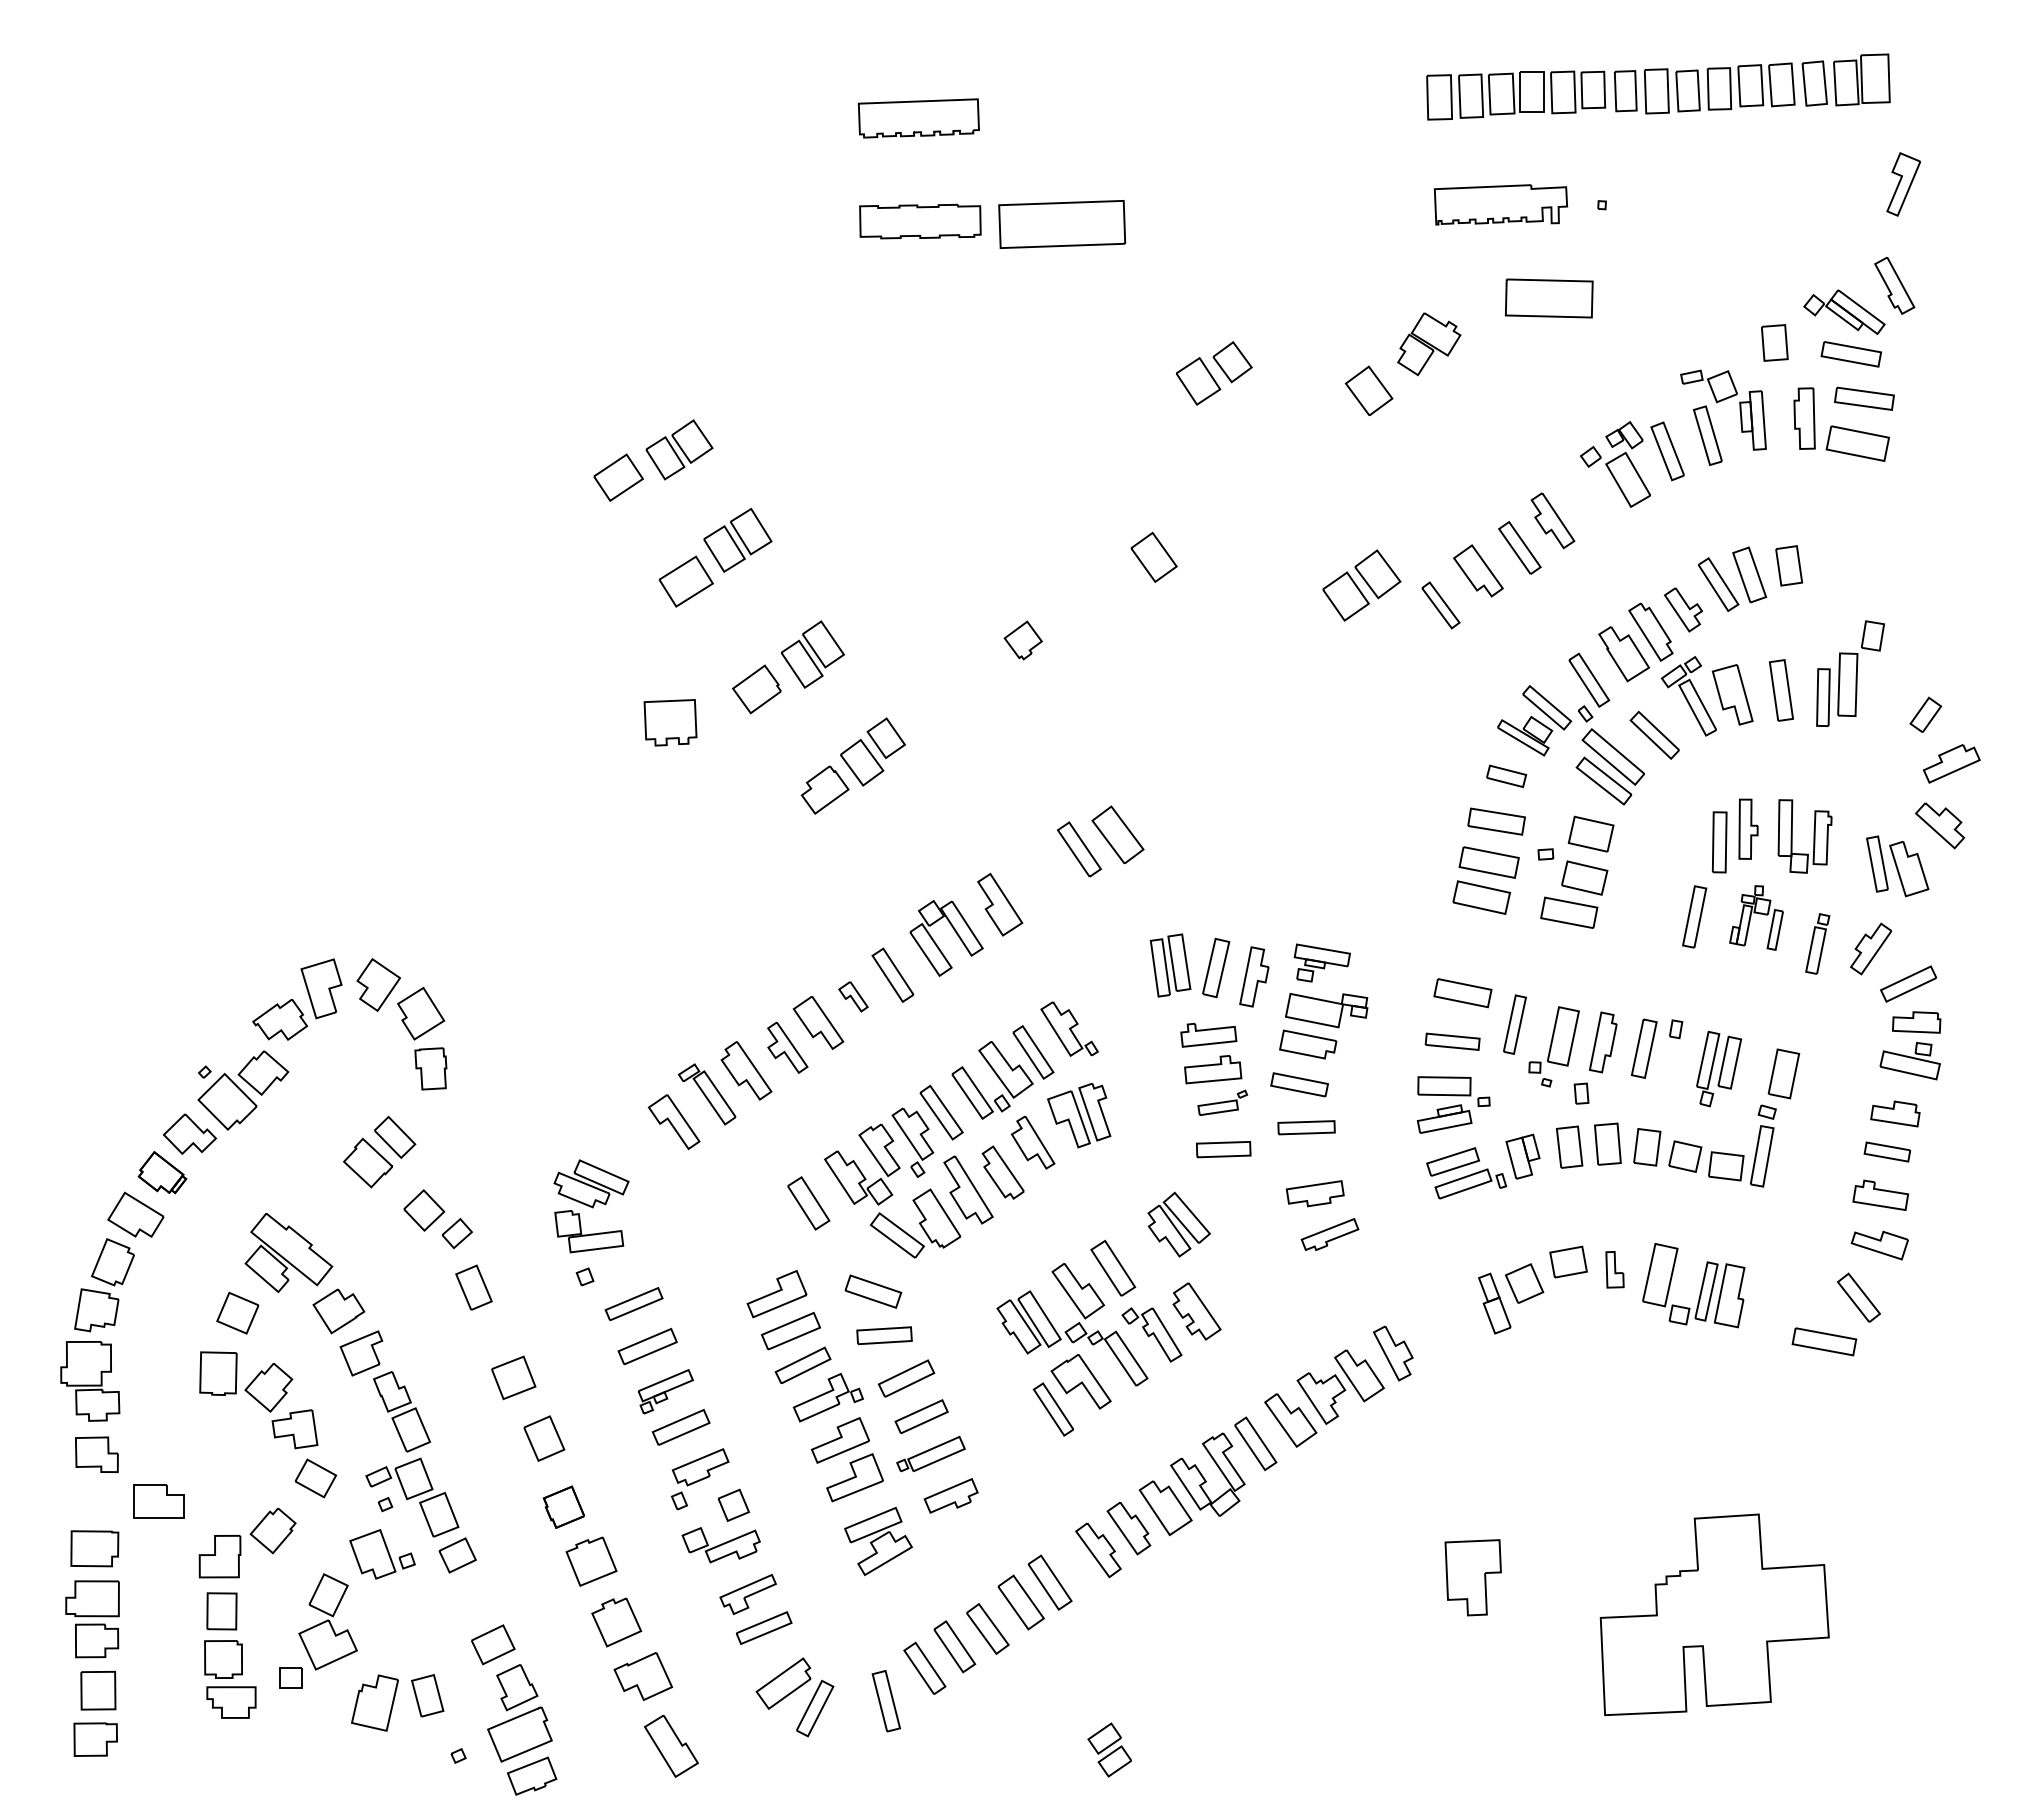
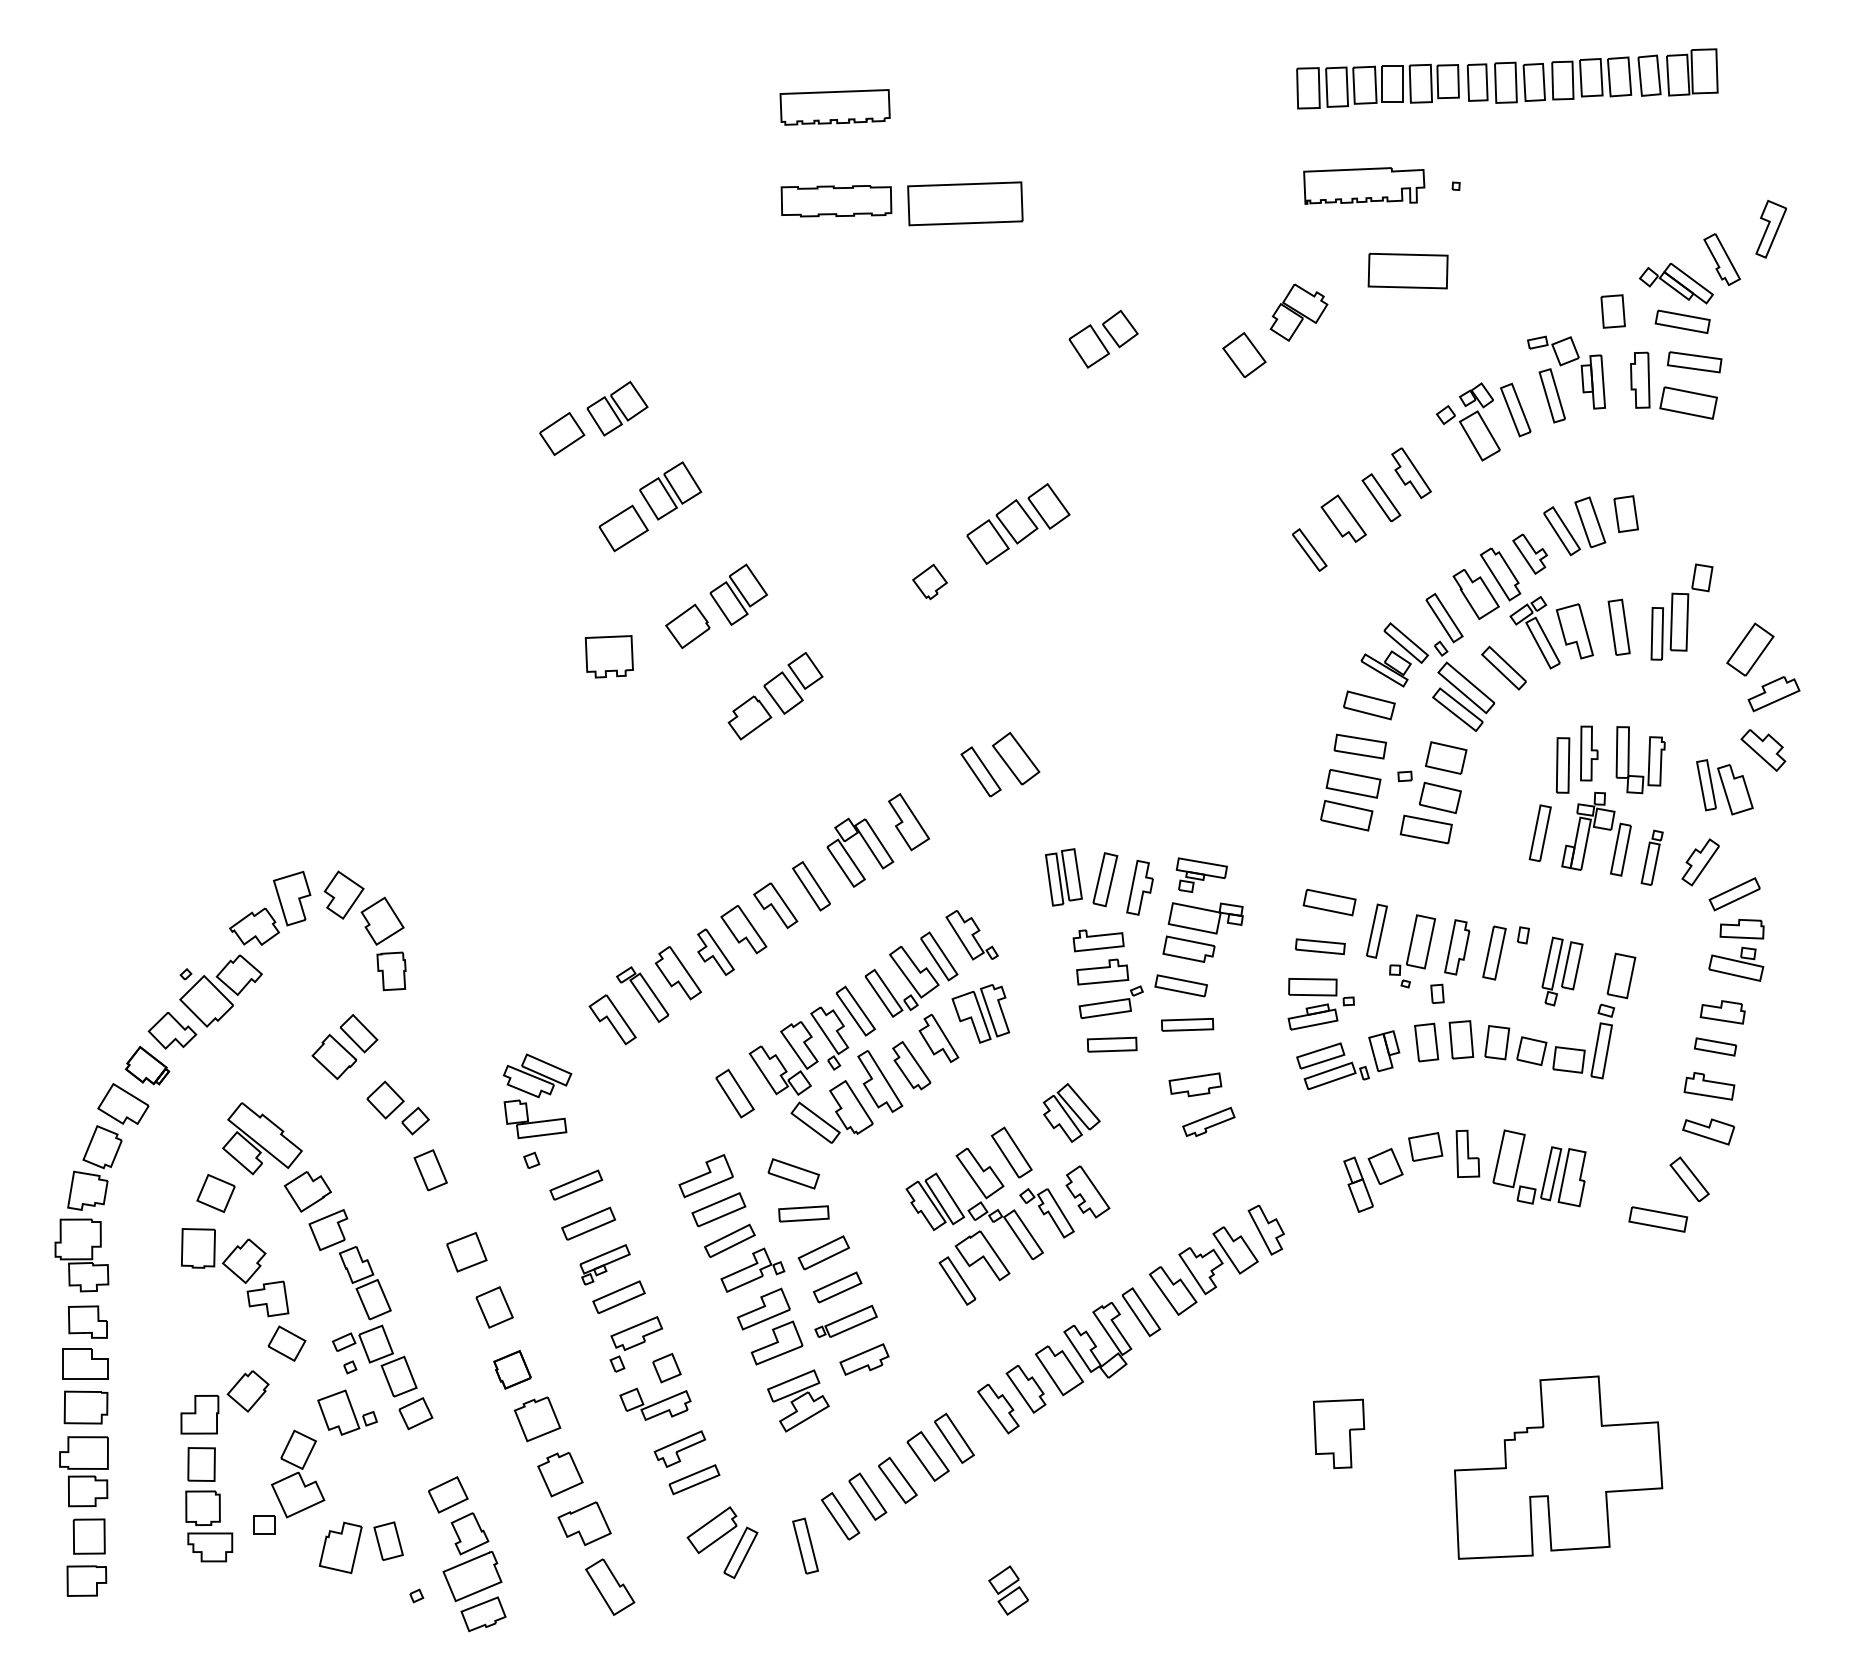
part: (1903, 184) -> (1771, 229), moved
part: (1361, 585) -> (1002, 531), moved
part: (1925, 714) -> (1750, 649), size x1.67
part: (1506, 776) -> (1369, 705), size x1.43
part: (1756, 917) -> (1596, 833), size x1.43
part: (853, 996) -> (775, 905), size x1.67
part: (1222, 1102) -> (1111, 1001), size x1.43
part: (1614, 1269) -> (1467, 1153), size x1.43
part: (158, 1501) -> (84, 1364), moved

